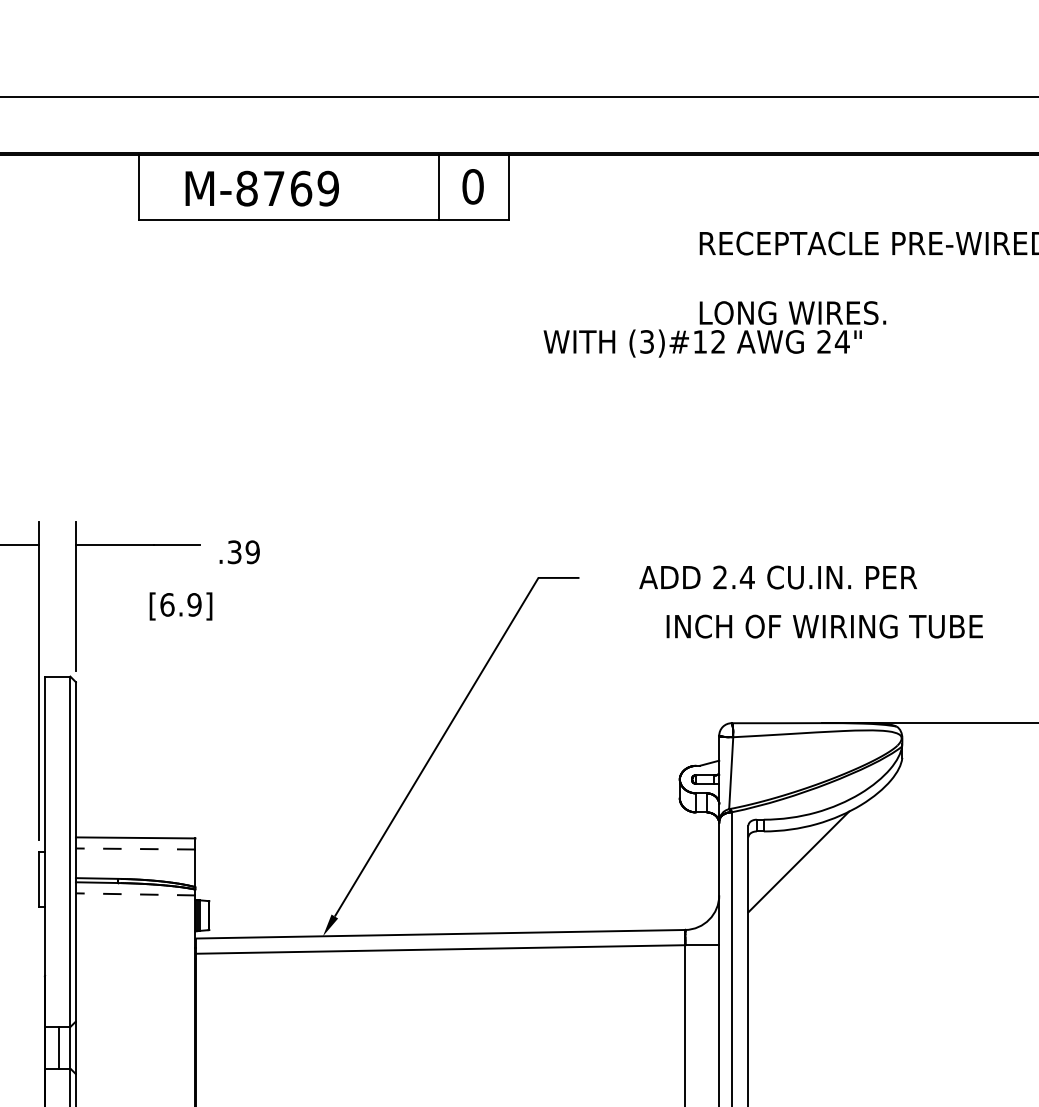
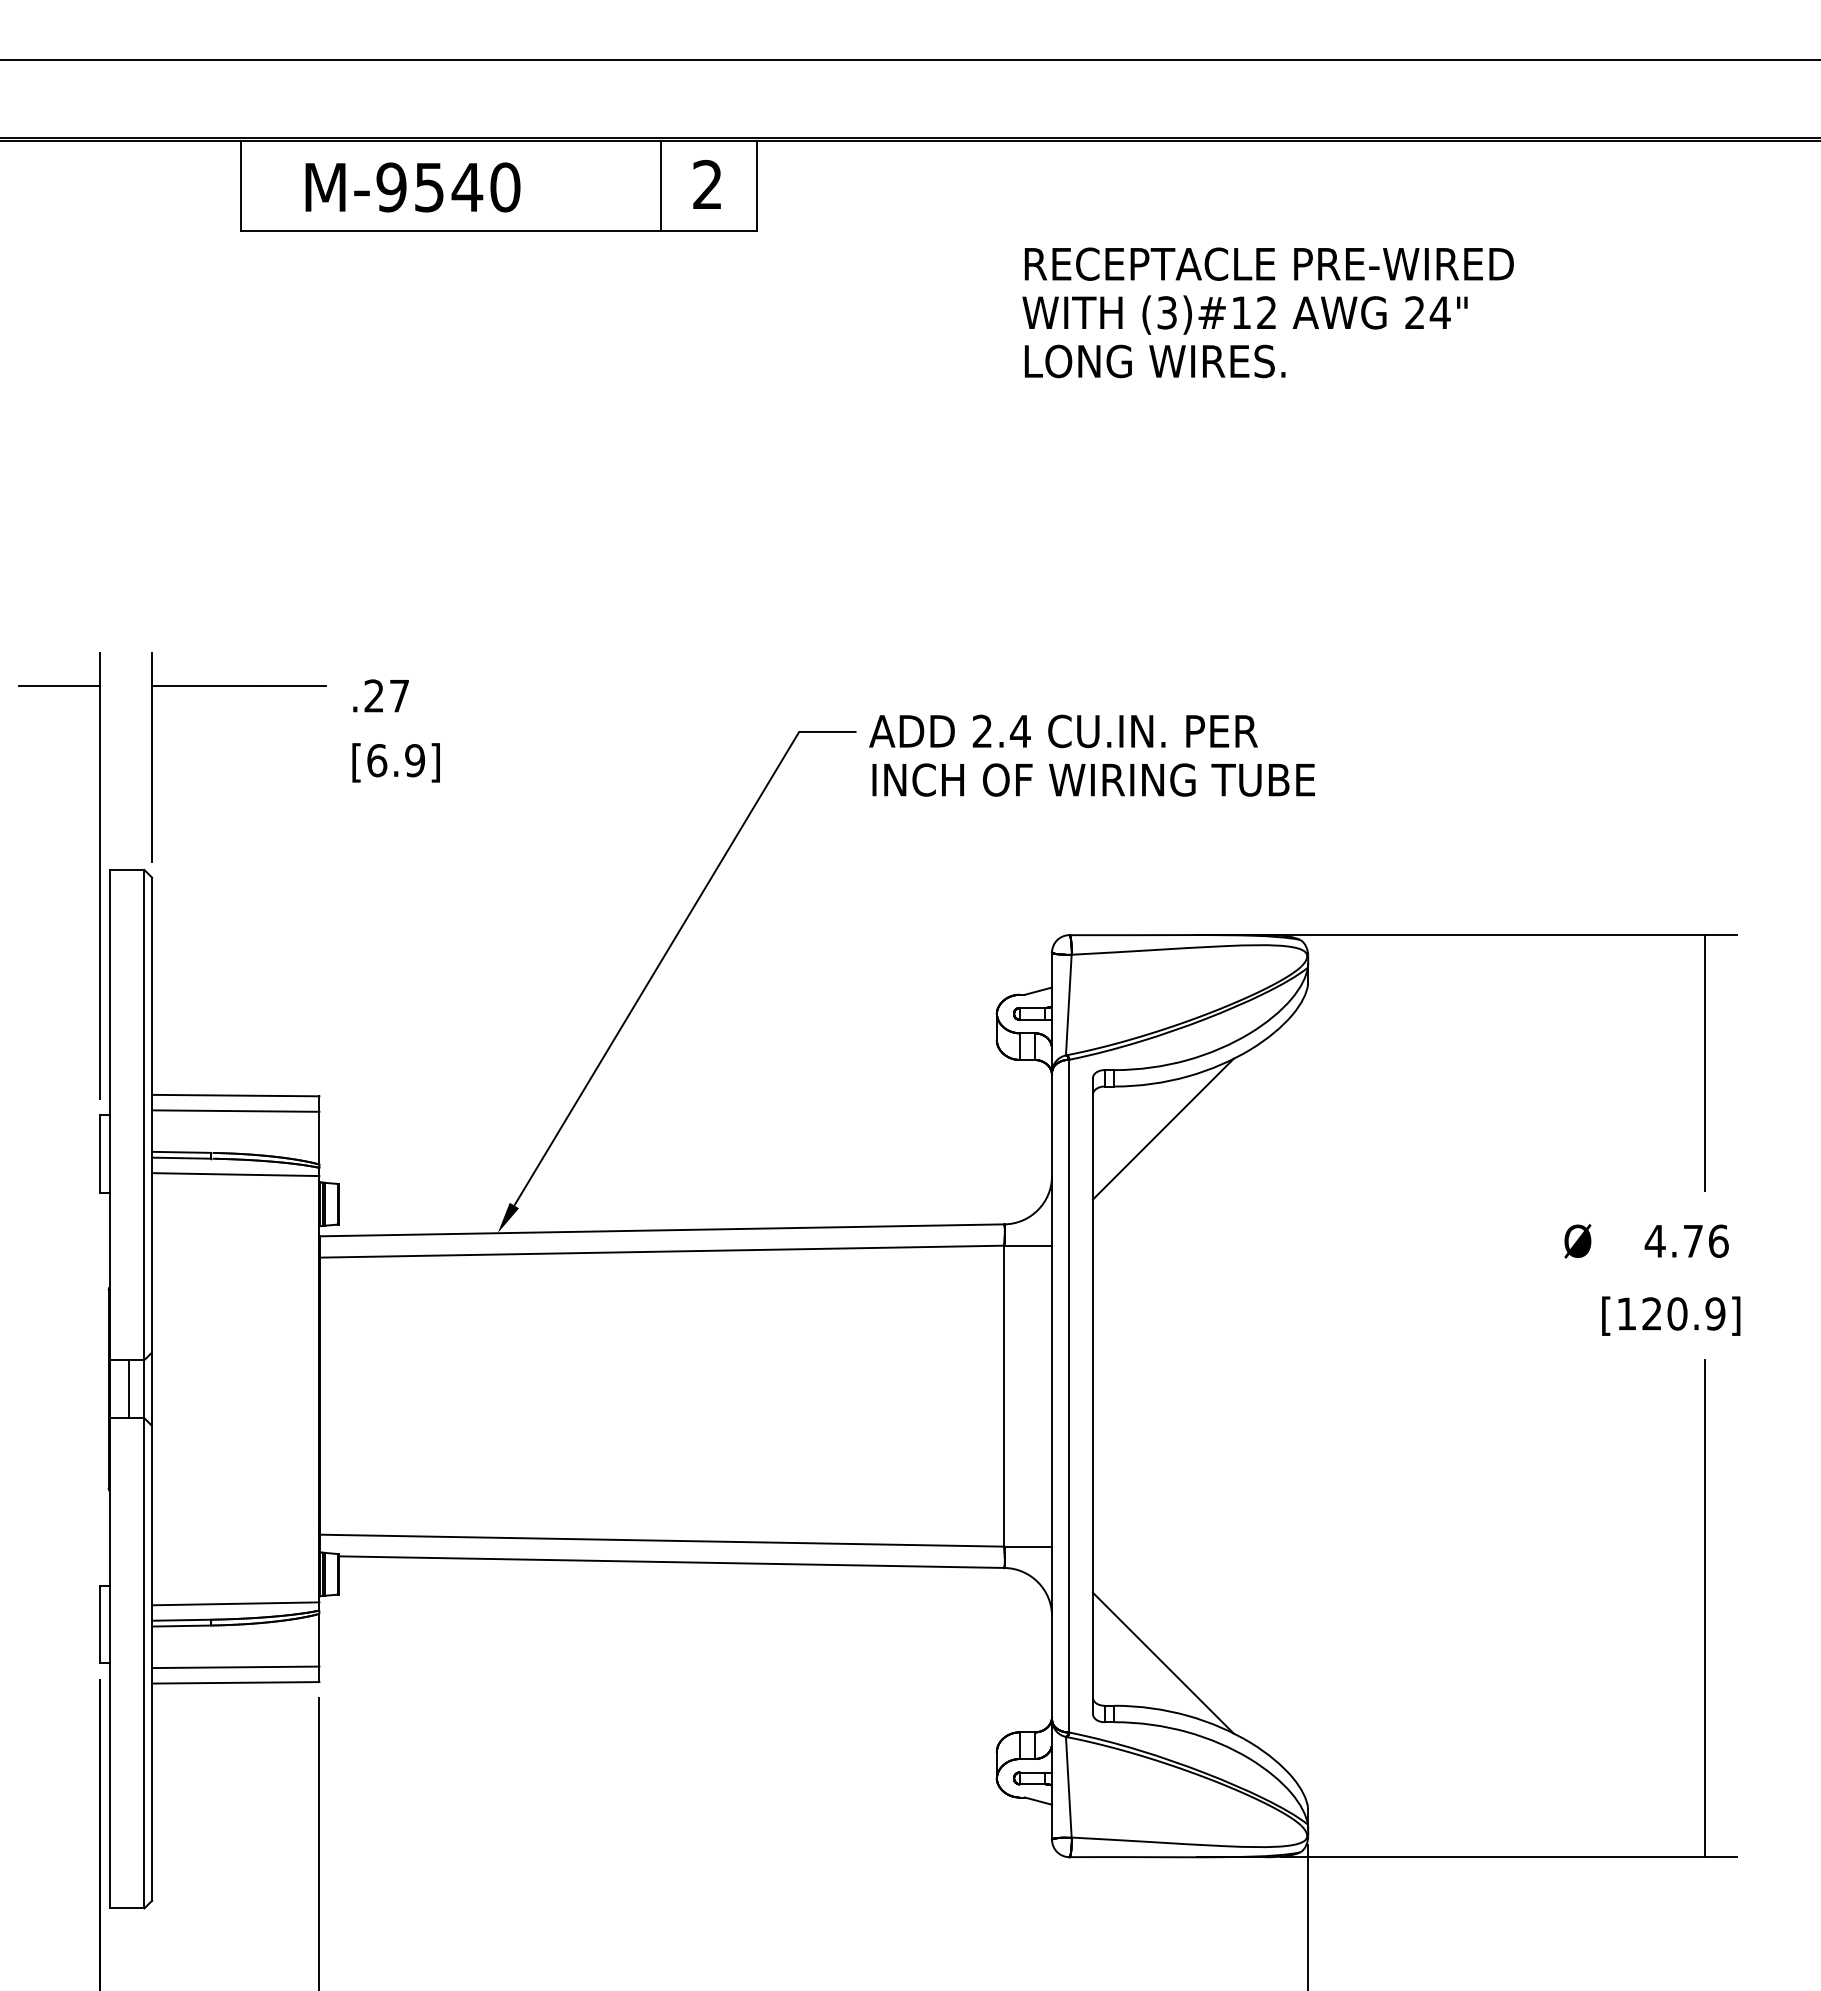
text: (472, 186) -> (707, 184), 0 -> 2
text: (287, 188) -> (448, 187), M-8769 -> M-9540
text: (702, 343) -> (1244, 314), moved
text: (243, 551) -> (386, 695), .39 -> .27
text: (778, 577) -> (1063, 731), moved
text: (180, 606) -> (395, 762), moved
text: (824, 626) -> (1093, 779), moved
line: (135, 849) -> (235, 1111), dashed -> solid
line: (135, 894) -> (235, 1174), dashed -> solid

